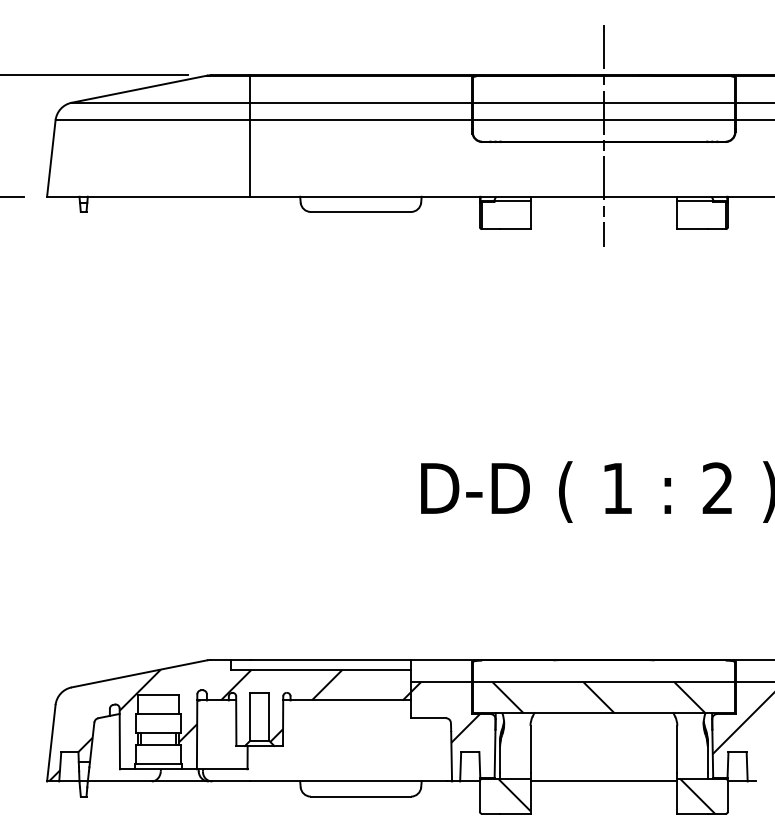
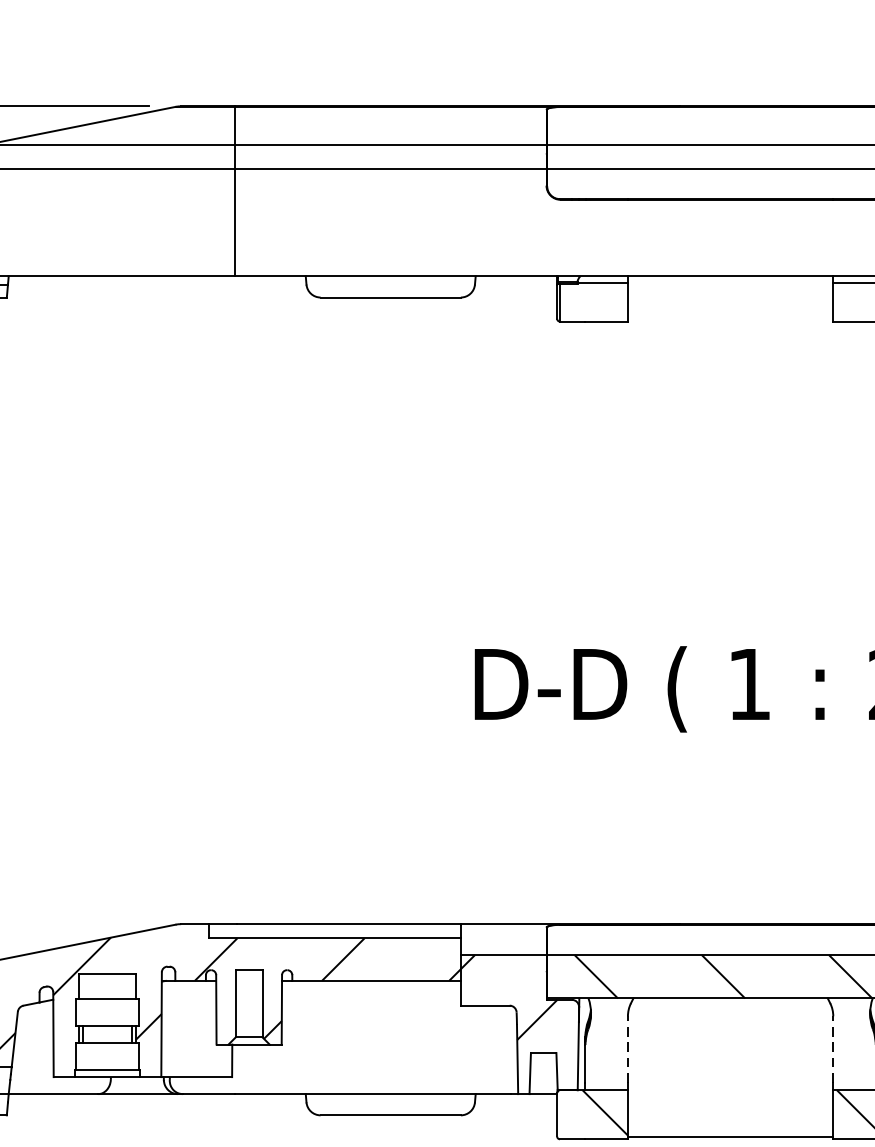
line: (603, 136) -> (730, 191), removed
line: (530, 749) -> (627, 1049), solid -> dashed
line: (677, 749) -> (833, 1049), solid -> dashed
line: (603, 781) -> (730, 1137), moved

